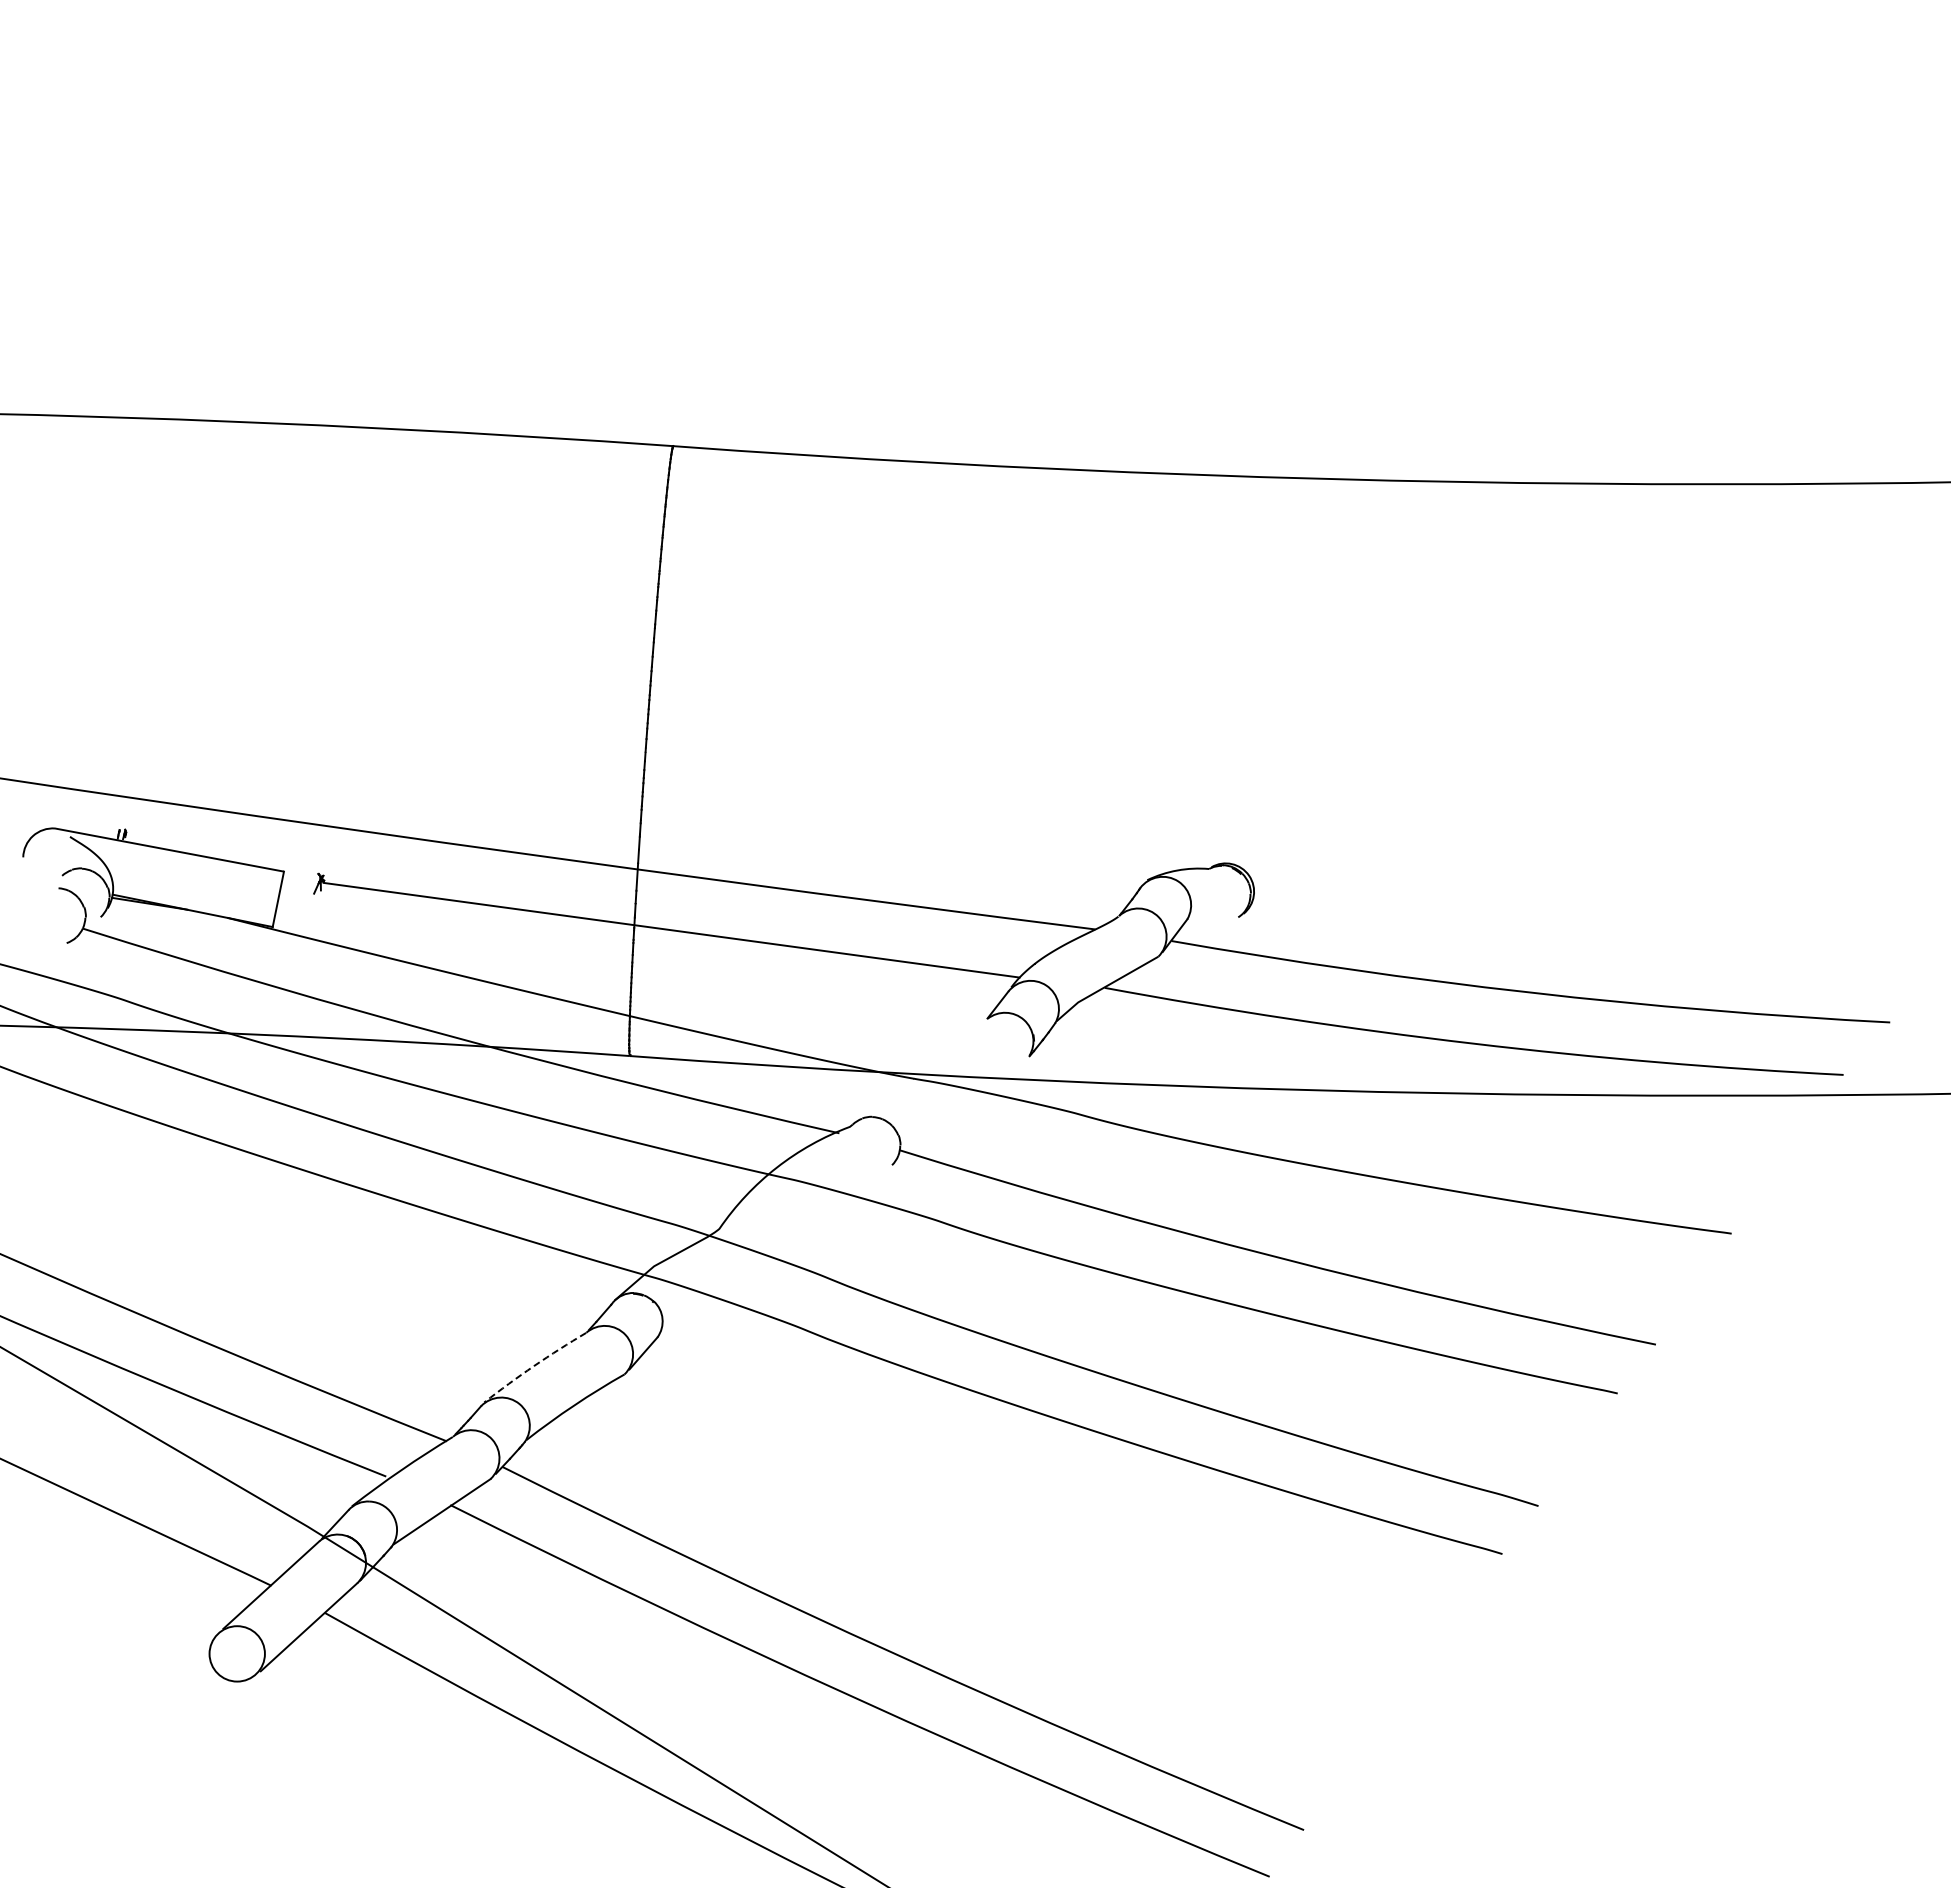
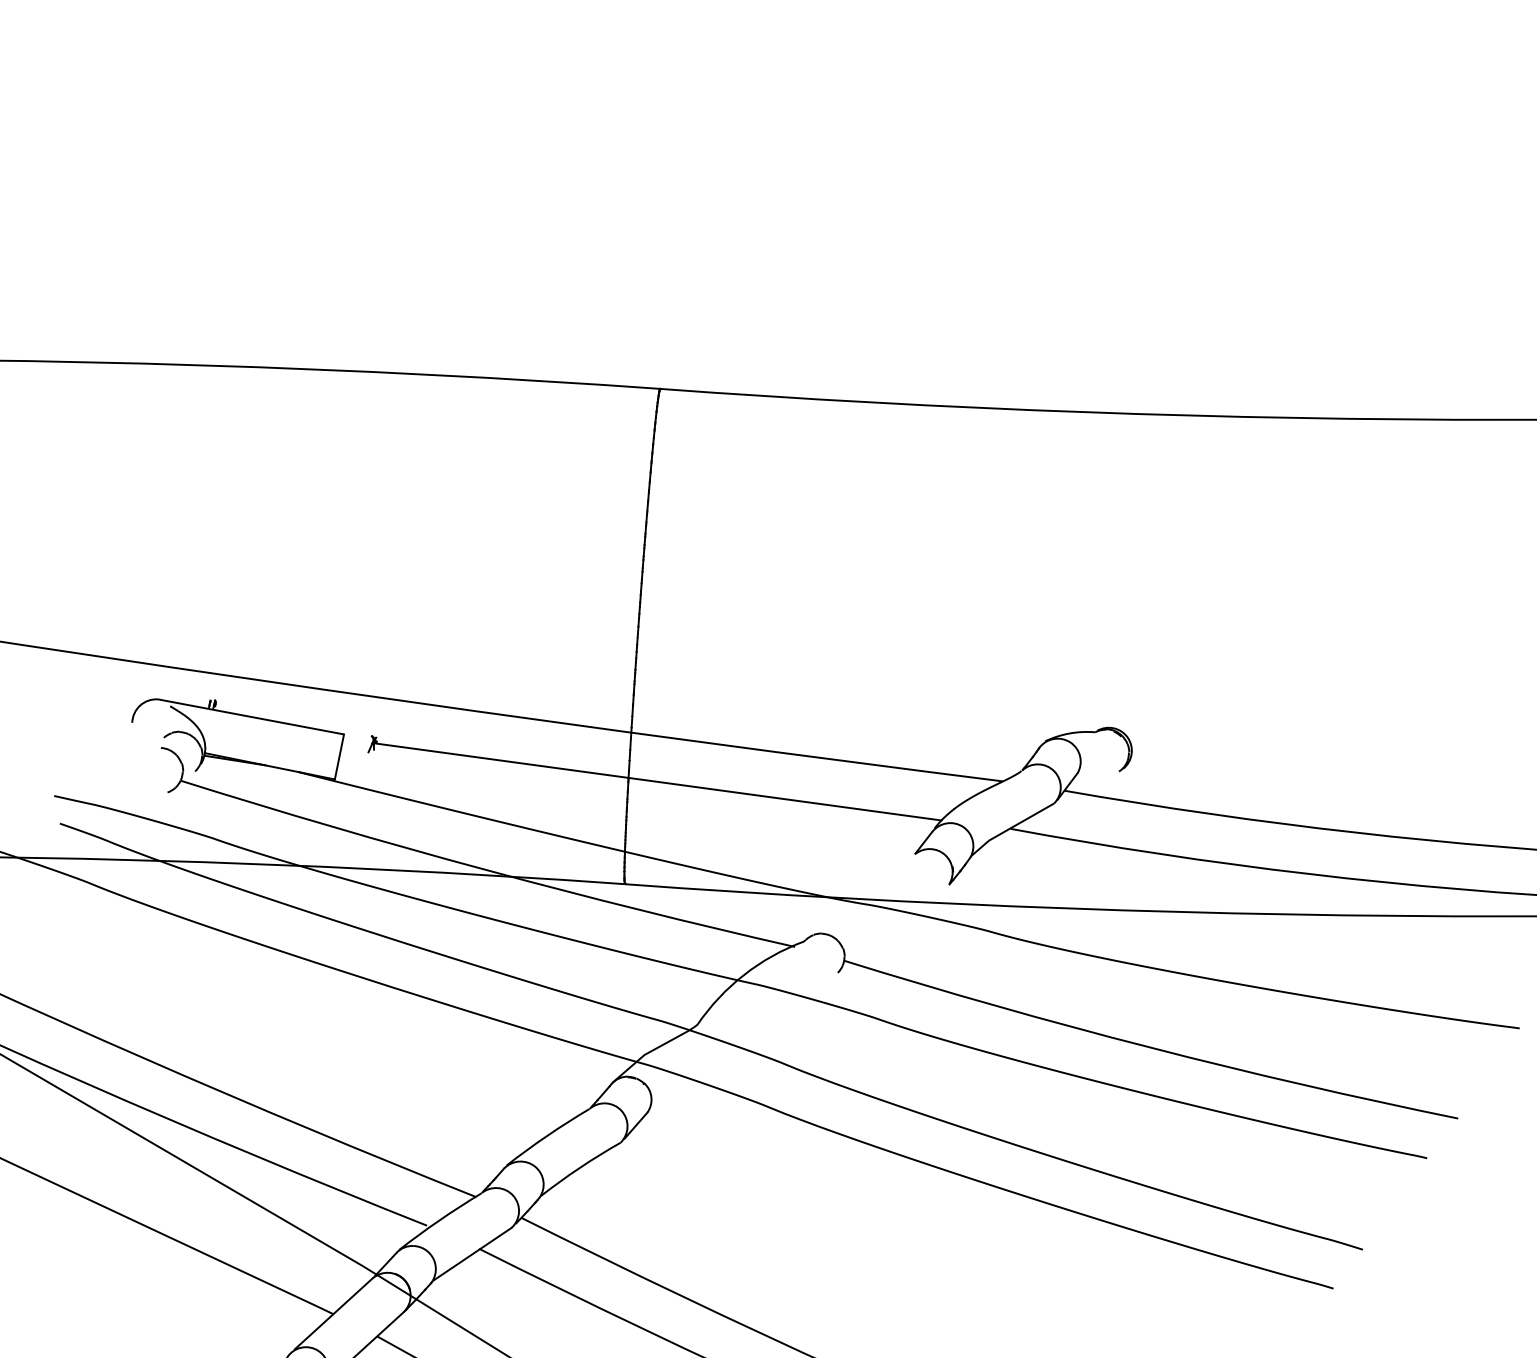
arc: (534, 1366) -> (547, 1136), dashed -> solid

